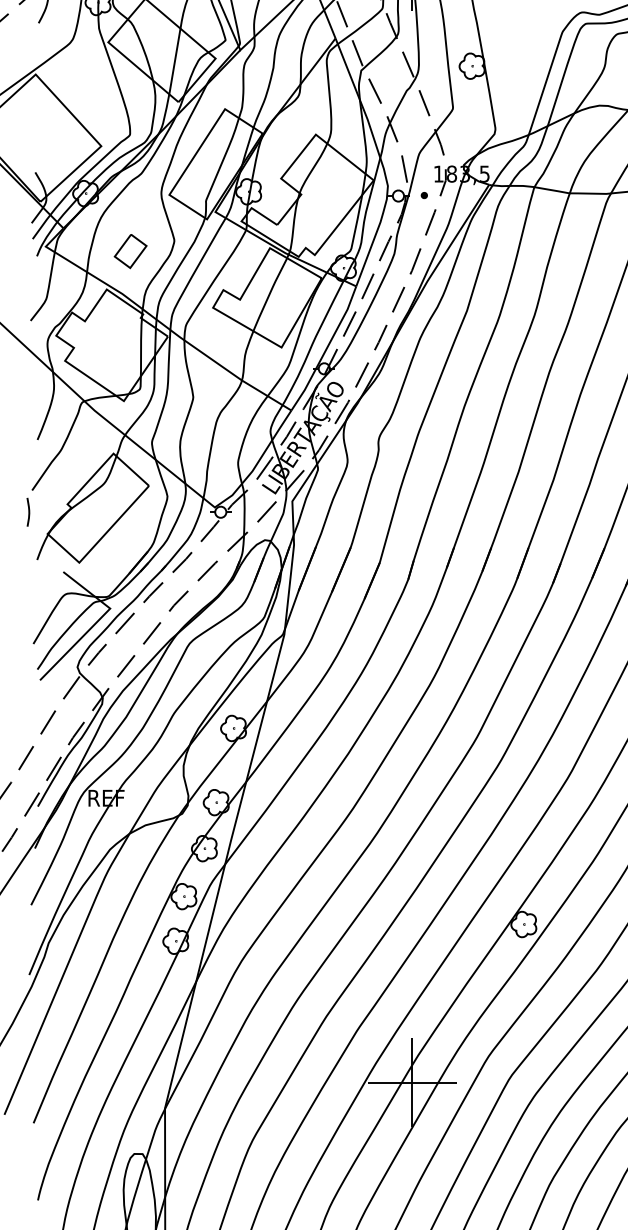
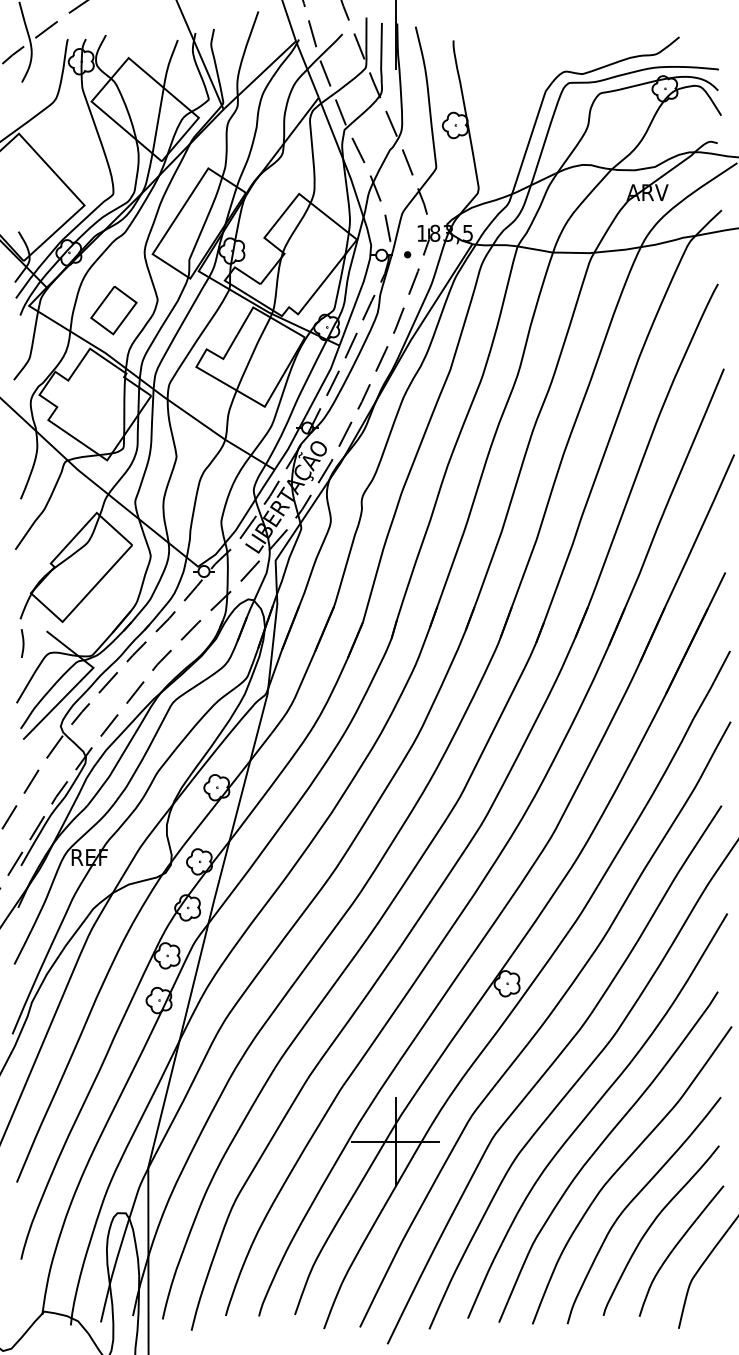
part: (130, 251) -> (113, 310), size x1.43
curve: (28, 512) -> (22, 643), moved

